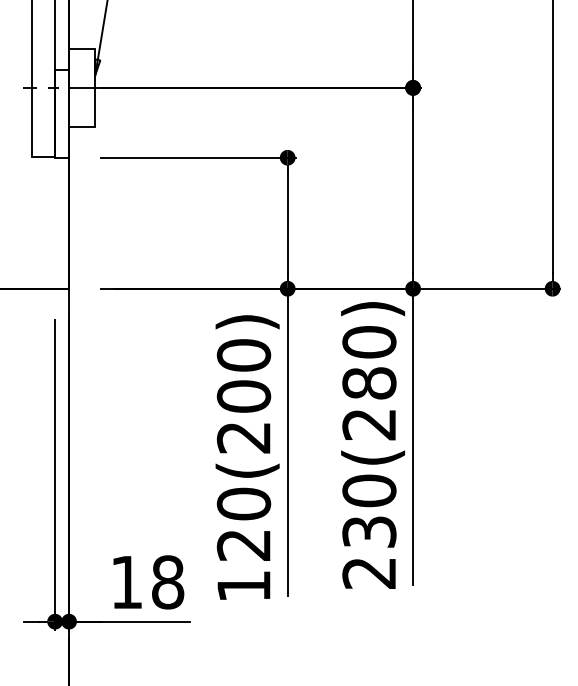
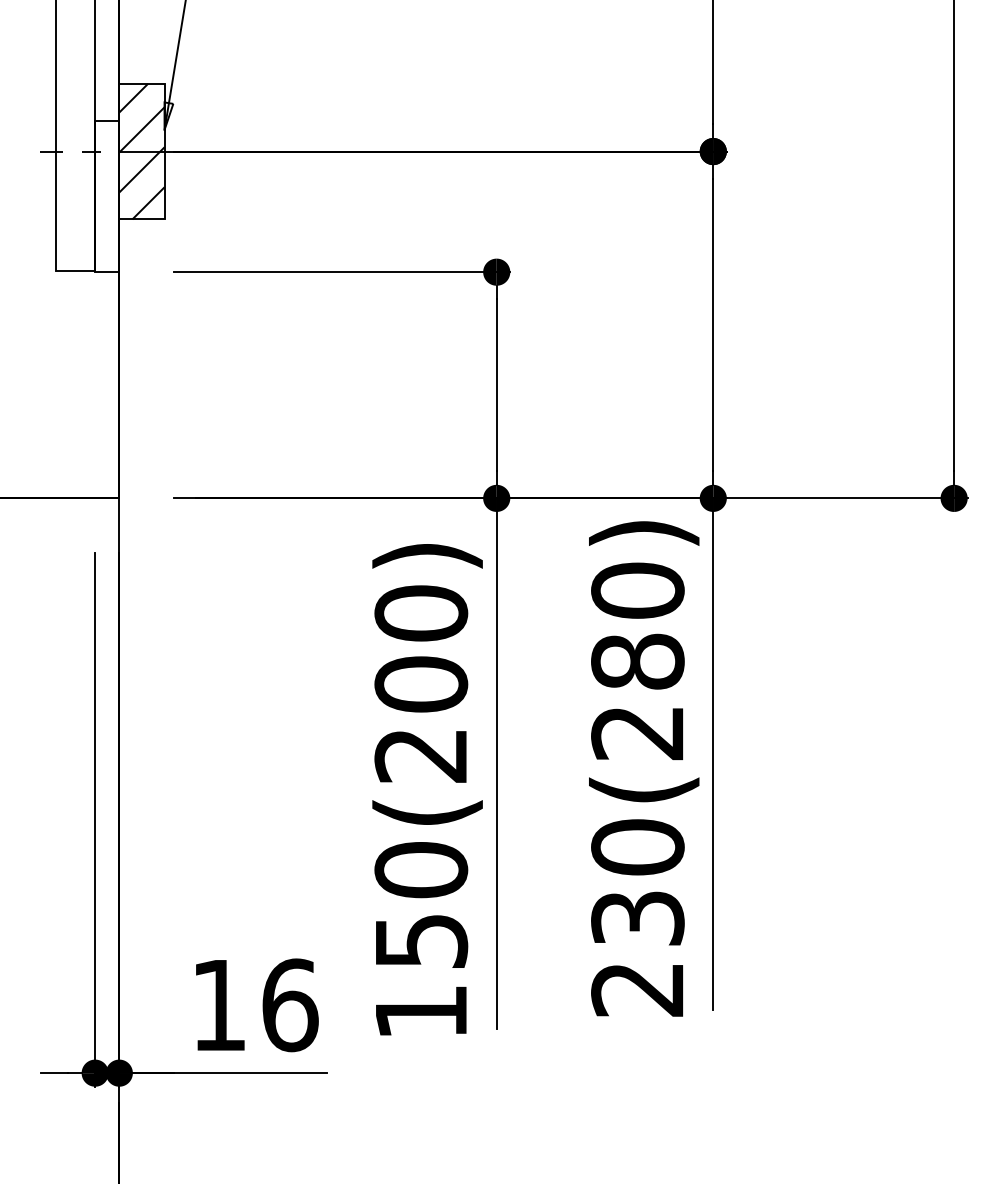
hatch: (82, 87) -> (142, 150), added
text: (243, 545) -> (420, 941), 120(200) -> 150(200)
text: (168, 582) -> (290, 1005), 18 -> 16

